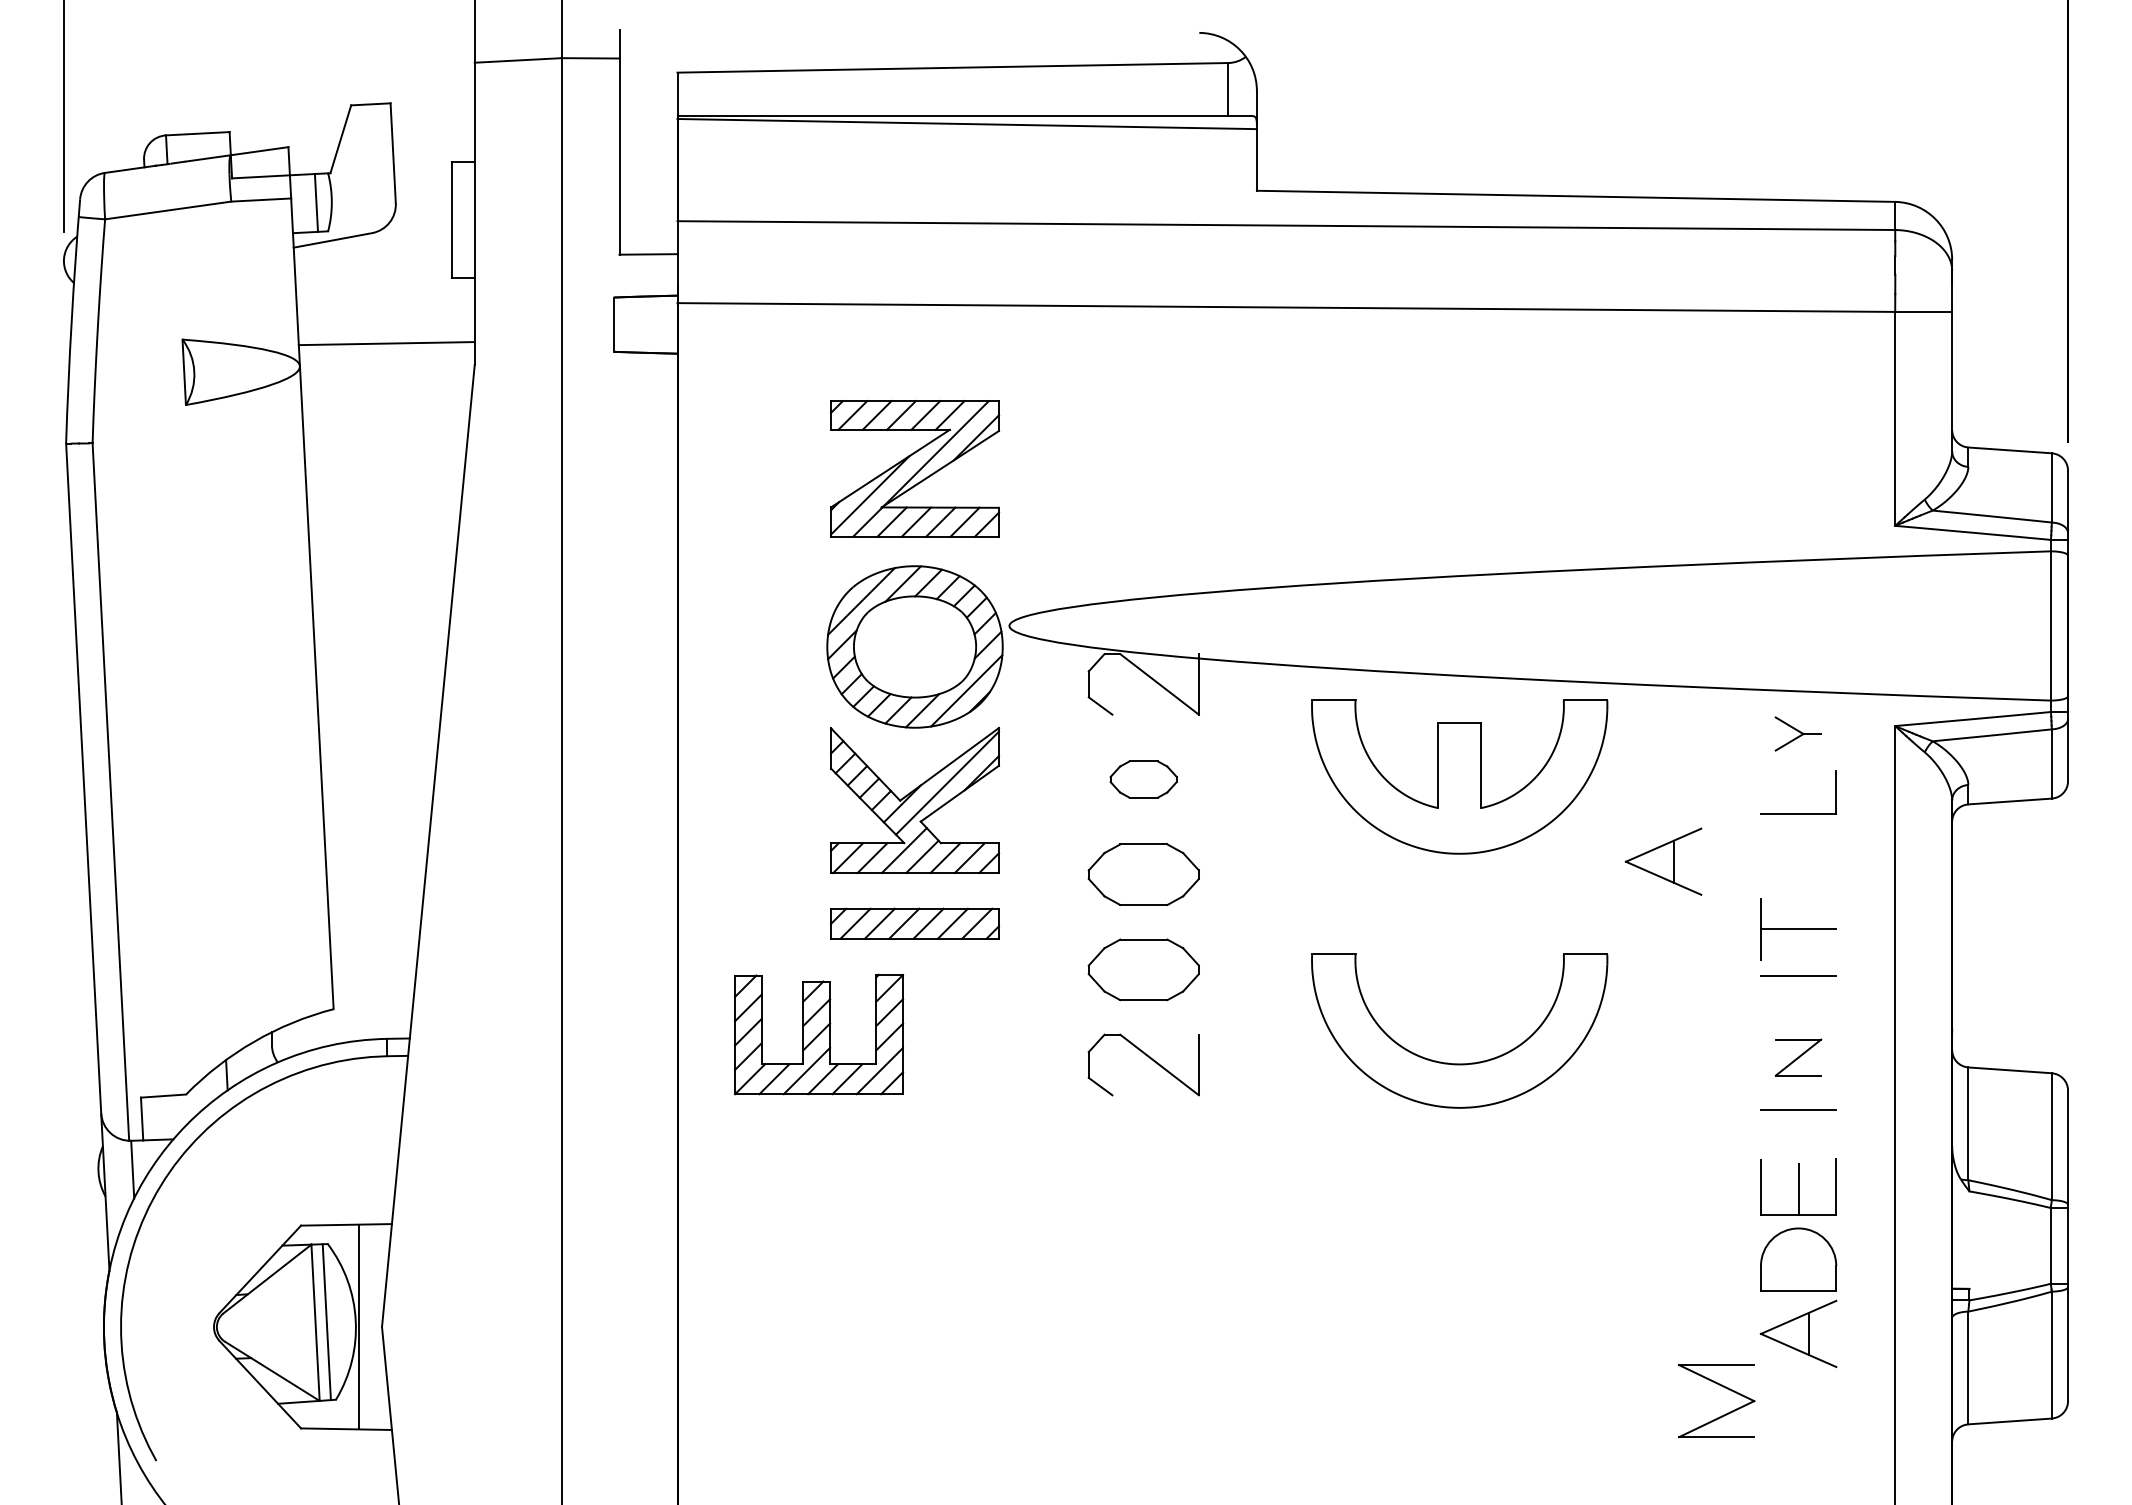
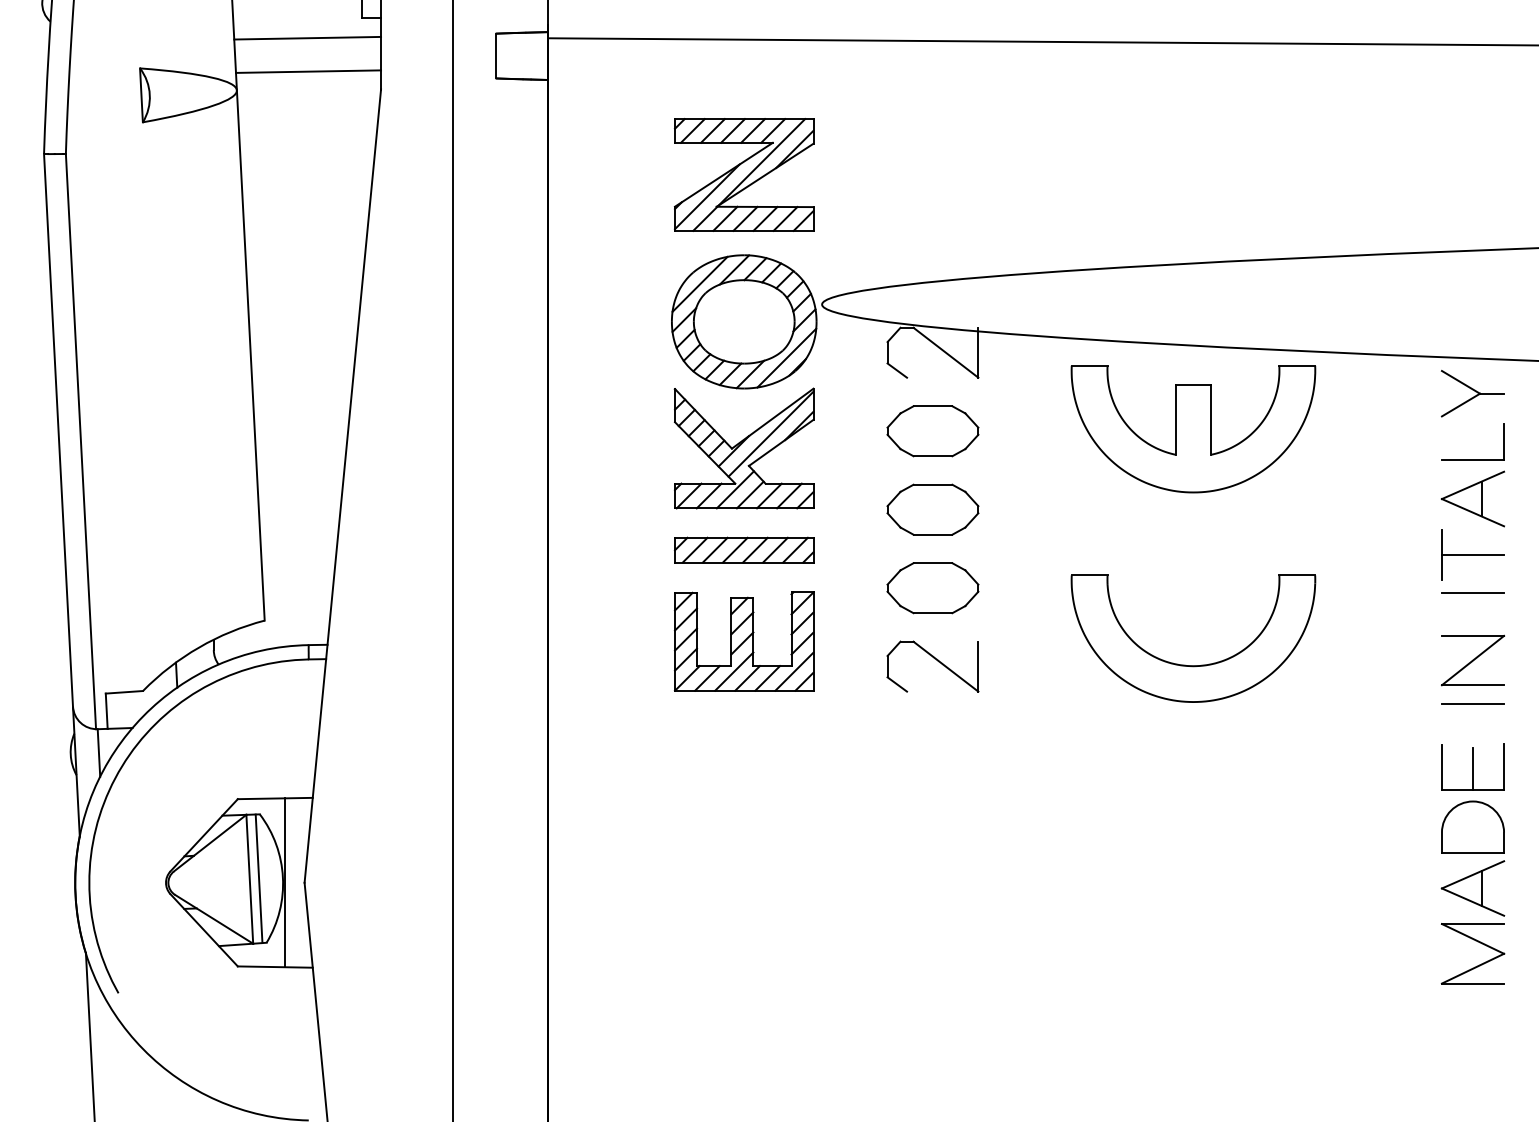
line: (385, 302) -> (307, 37), added
part: (1797, 733) -> (1472, 393), size x1.67
part: (1143, 779) -> (932, 431), size x1.67
part: (1663, 861) -> (1472, 498), moved
part: (819, 1034) -> (744, 641), moved
part: (1798, 1057) -> (1472, 660), size x1.67
part: (1723, 1414) -> (1478, 964), moved

